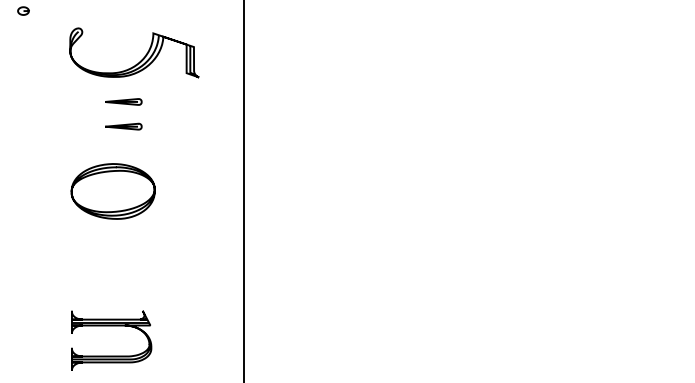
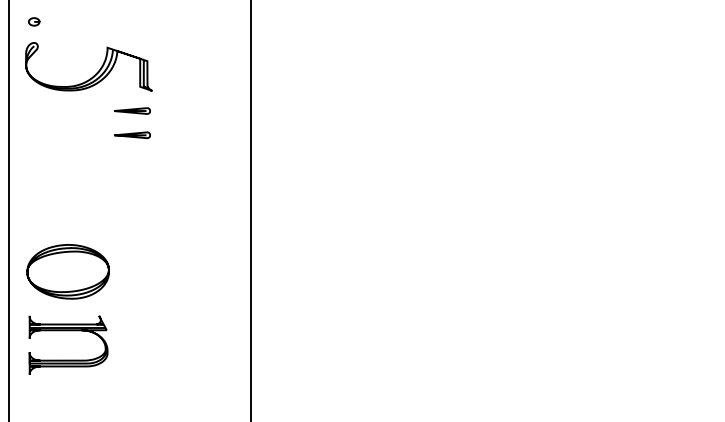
part: (141, 59) -> (95, 73), moved
curve: (108, 172) -> (63, 253), moved
part: (111, 326) -> (68, 331), moved

